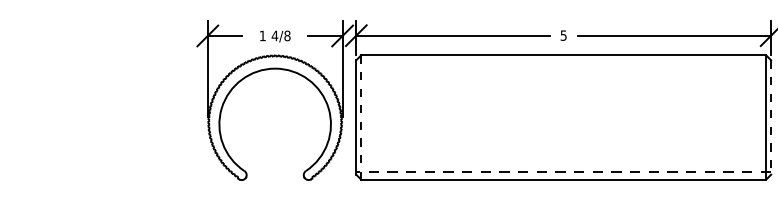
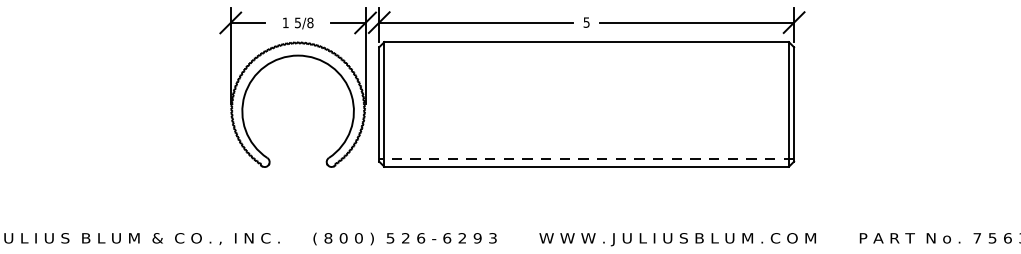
text: (274, 35) -> (297, 22), 4/8 -> 5/8
line: (361, 116) -> (384, 103), dashed -> solid
line: (771, 117) -> (794, 104), dashed -> solid

